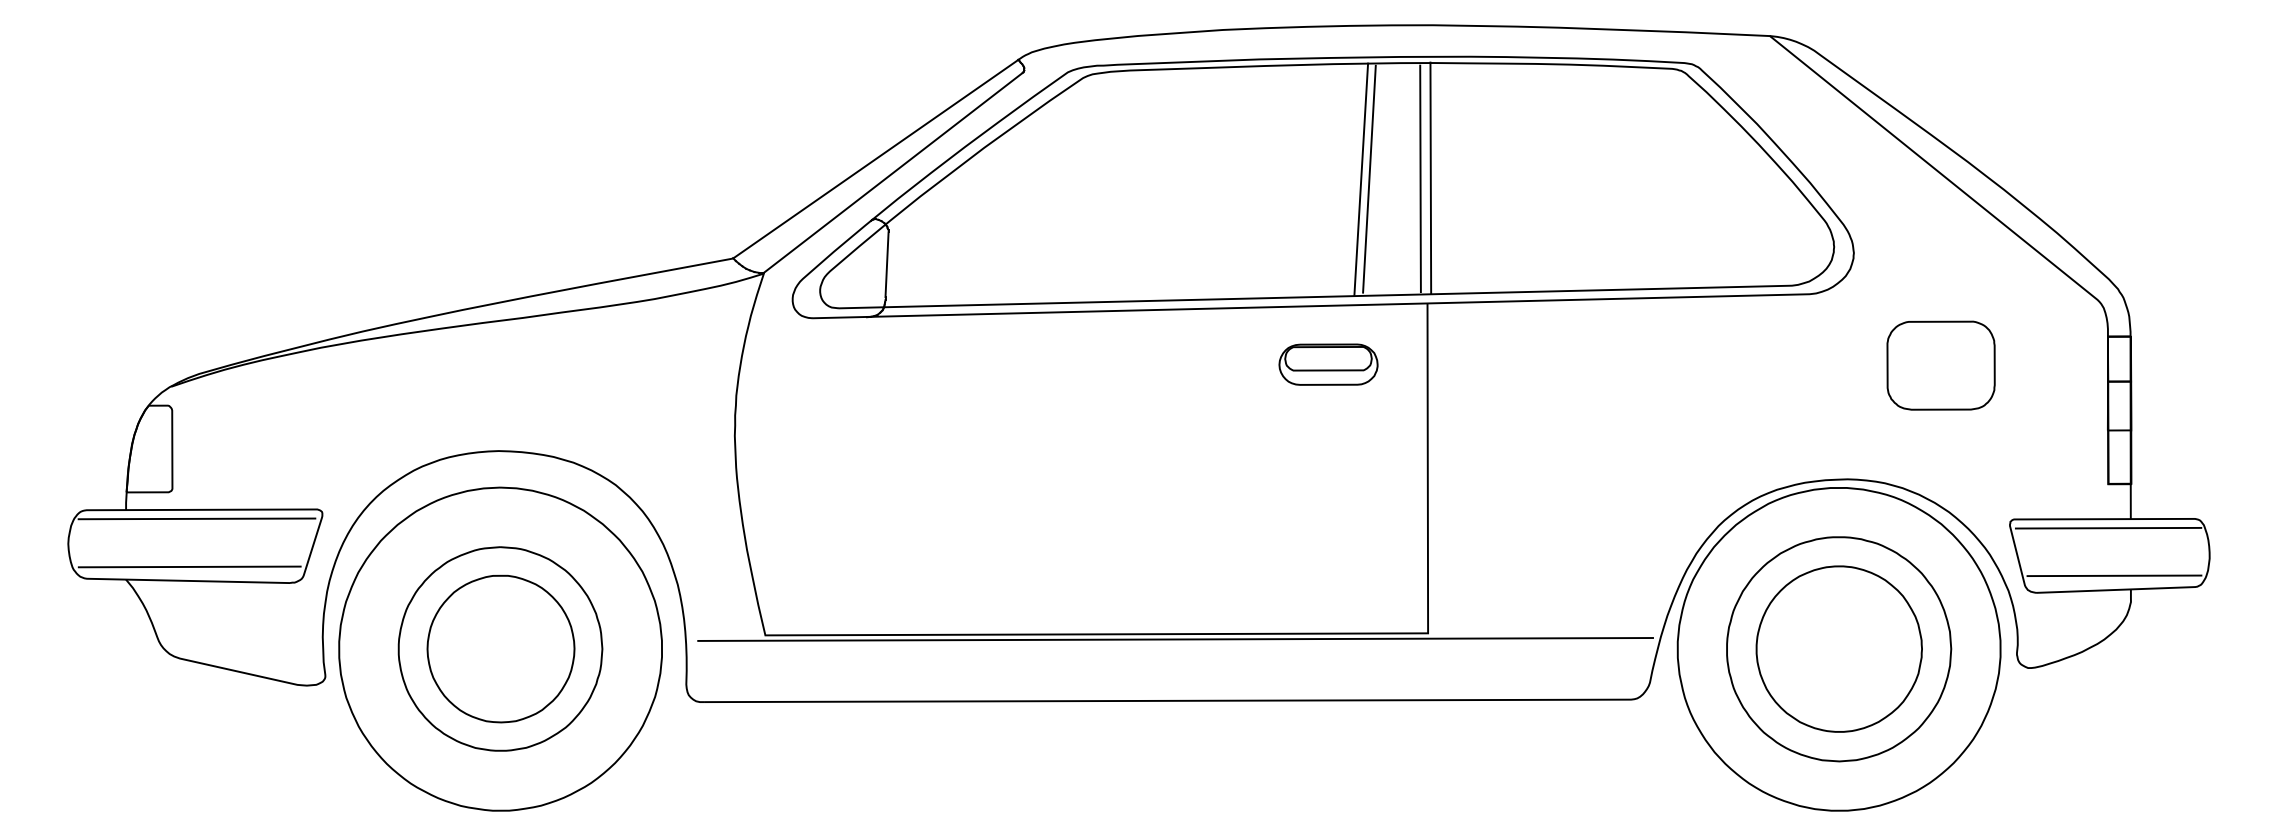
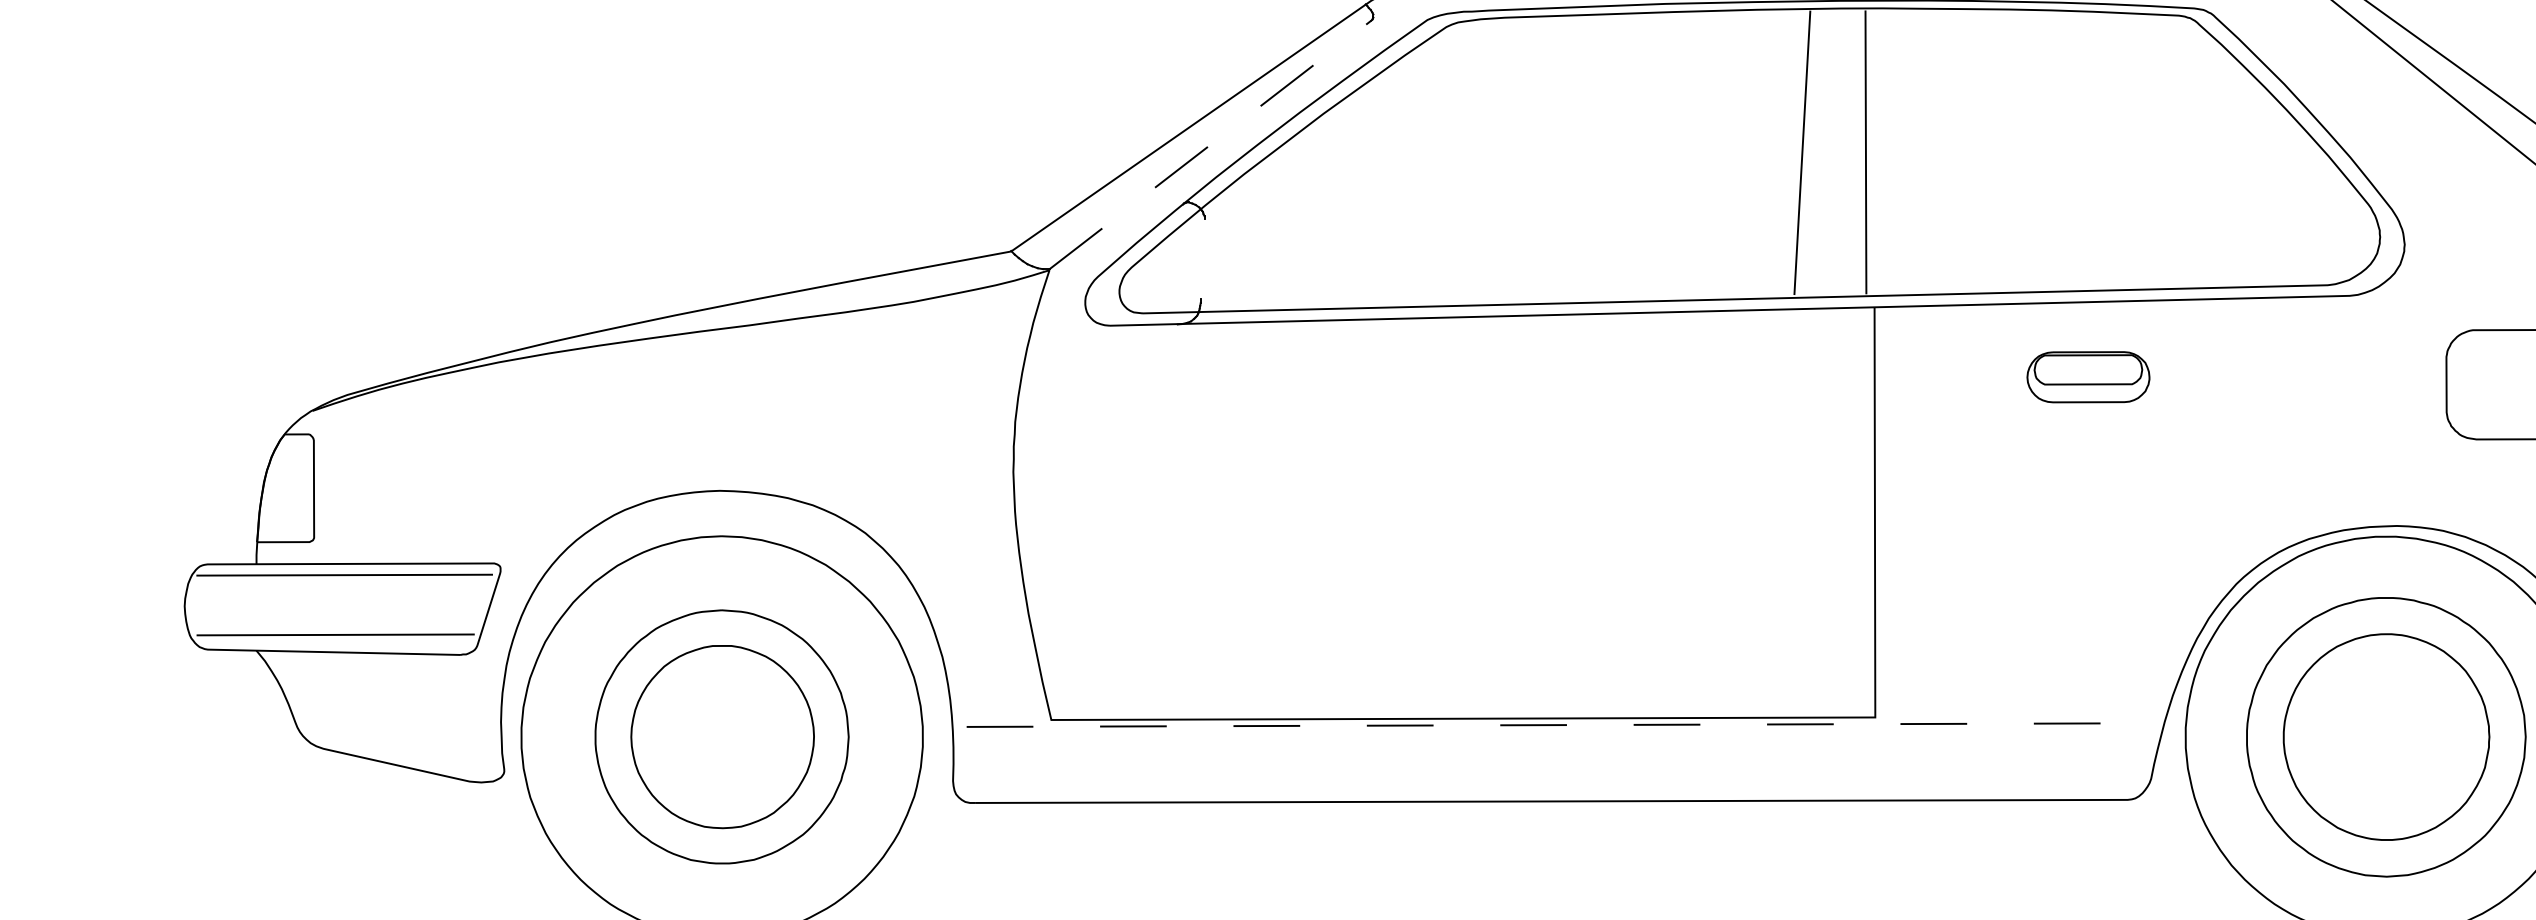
line: (893, 172) -> (1210, 144), solid -> dashed
line: (1430, 177) -> (1878, 150), removed
line: (1361, 179) -> (1792, 153), removed
line: (886, 264) -> (1201, 258), removed
part: (1328, 364) -> (2088, 376), moved
line: (1176, 639) -> (1562, 725), solid -> dashed

